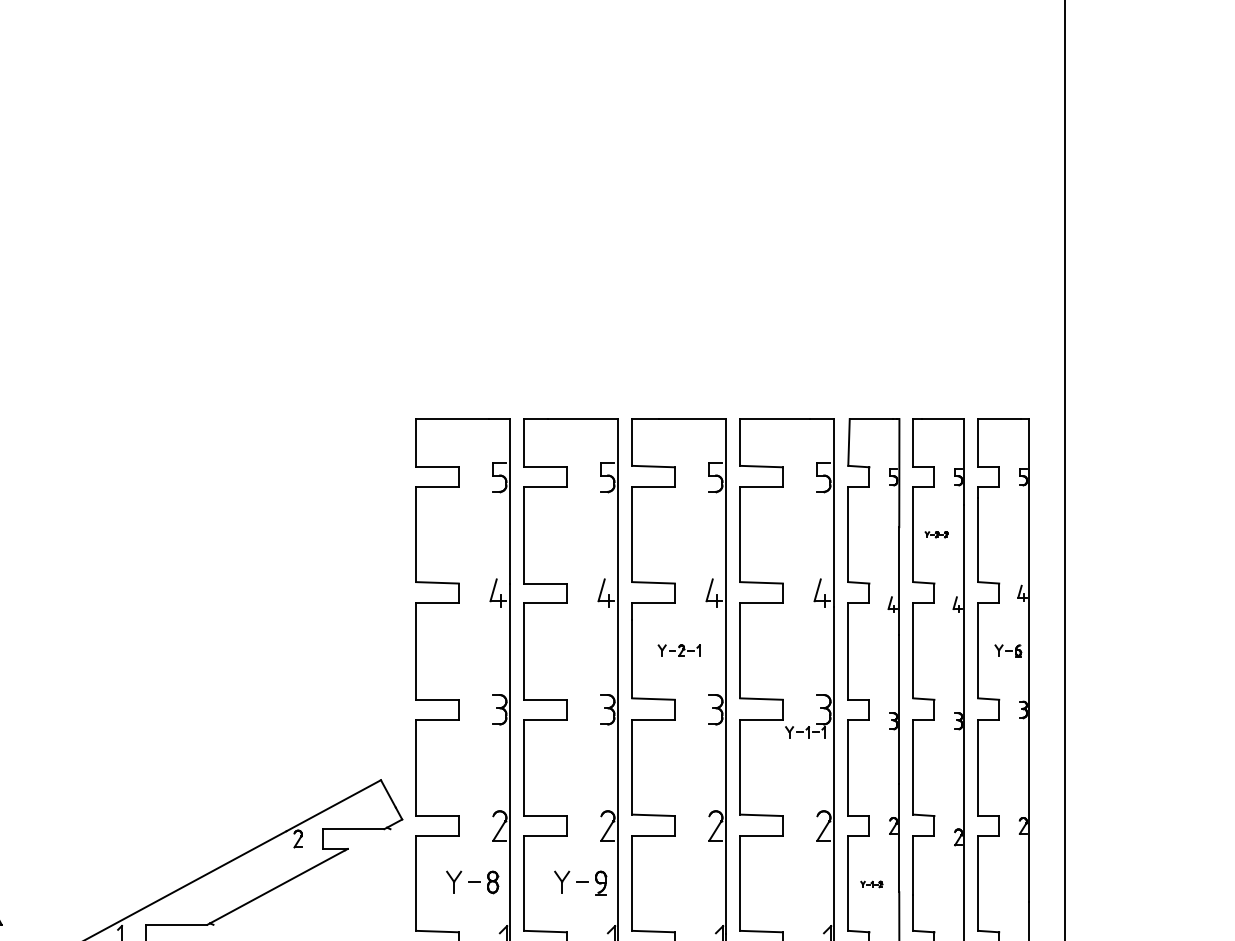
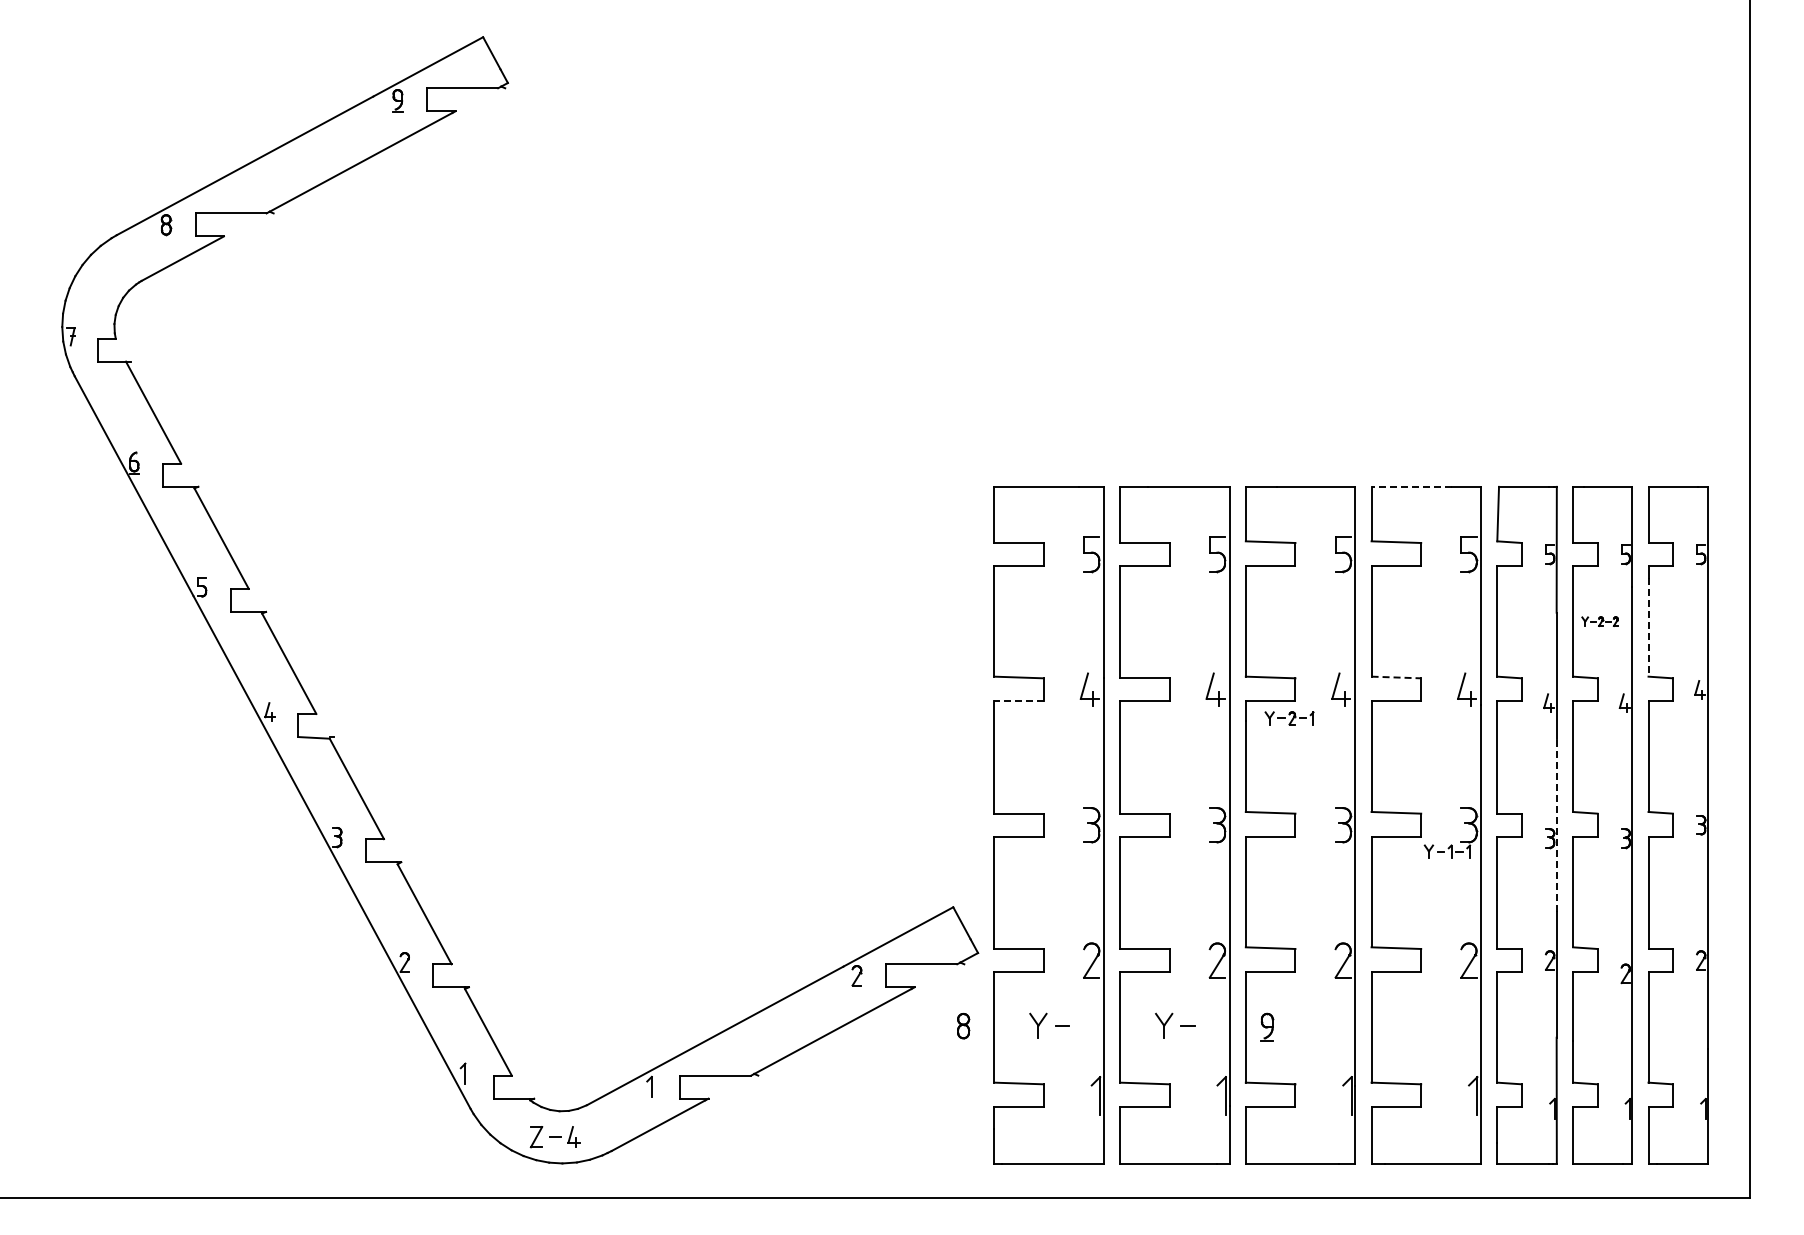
line: (774, 418) -> (1411, 486), solid -> dashed
part: (936, 534) -> (1599, 621), size x1.4
line: (978, 539) -> (1648, 627), solid -> dashed
line: (761, 582) -> (1396, 677), solid -> dashed
line: (437, 603) -> (1019, 701), solid -> dashed
part: (679, 650) -> (1289, 718), moved
part: (1008, 650) -> (1683, 756), removed
line: (899, 709) -> (1556, 825), solid -> dashed
part: (492, 882) -> (963, 1026), moved
part: (601, 882) -> (1267, 1026), moved
part: (871, 884) -> (1524, 1028), removed

